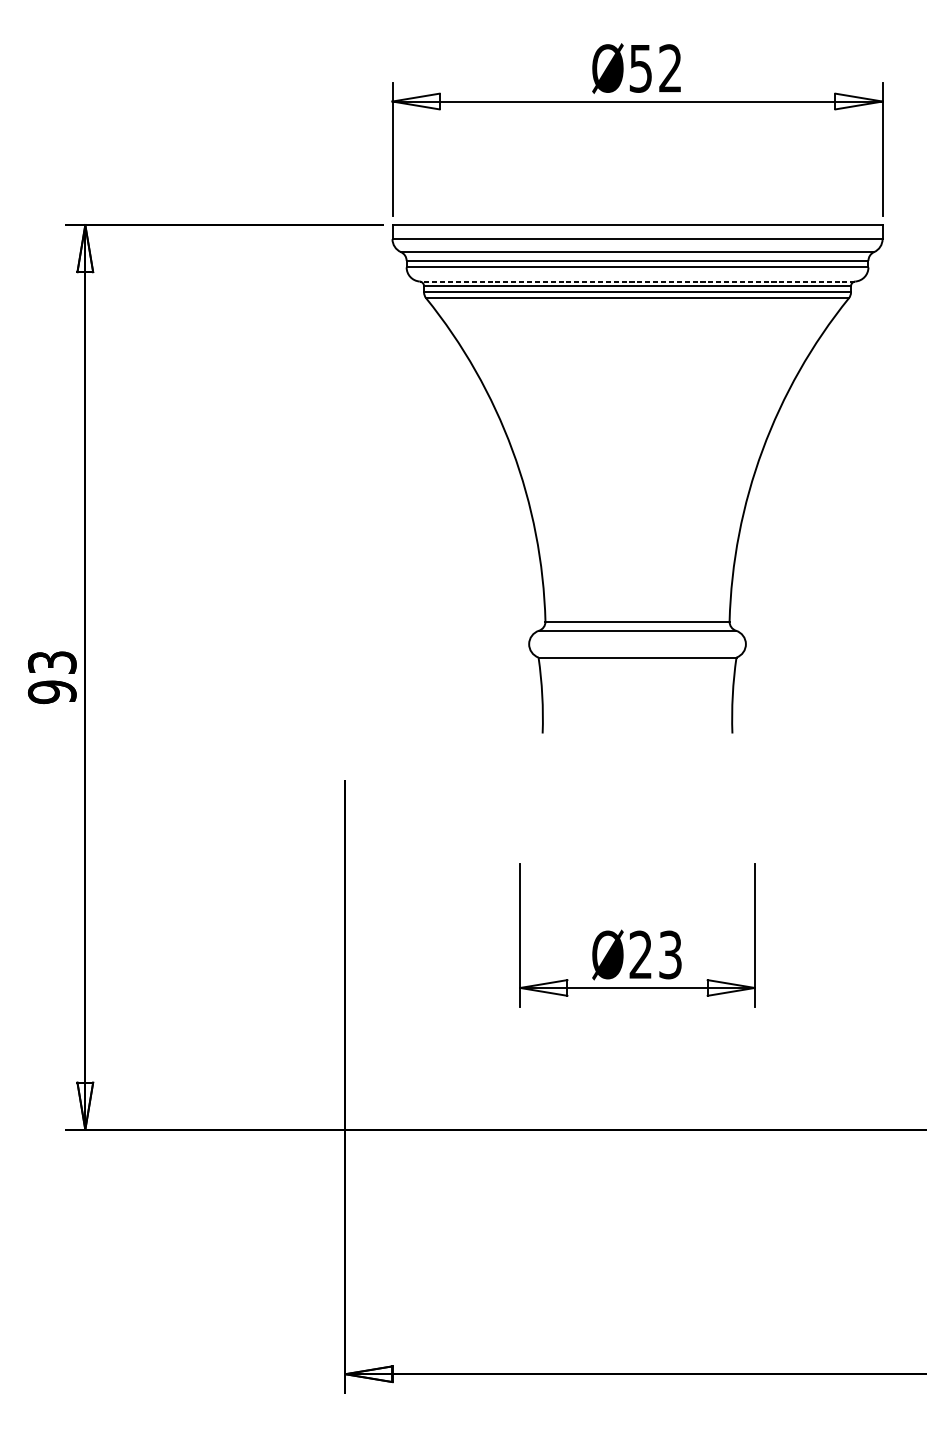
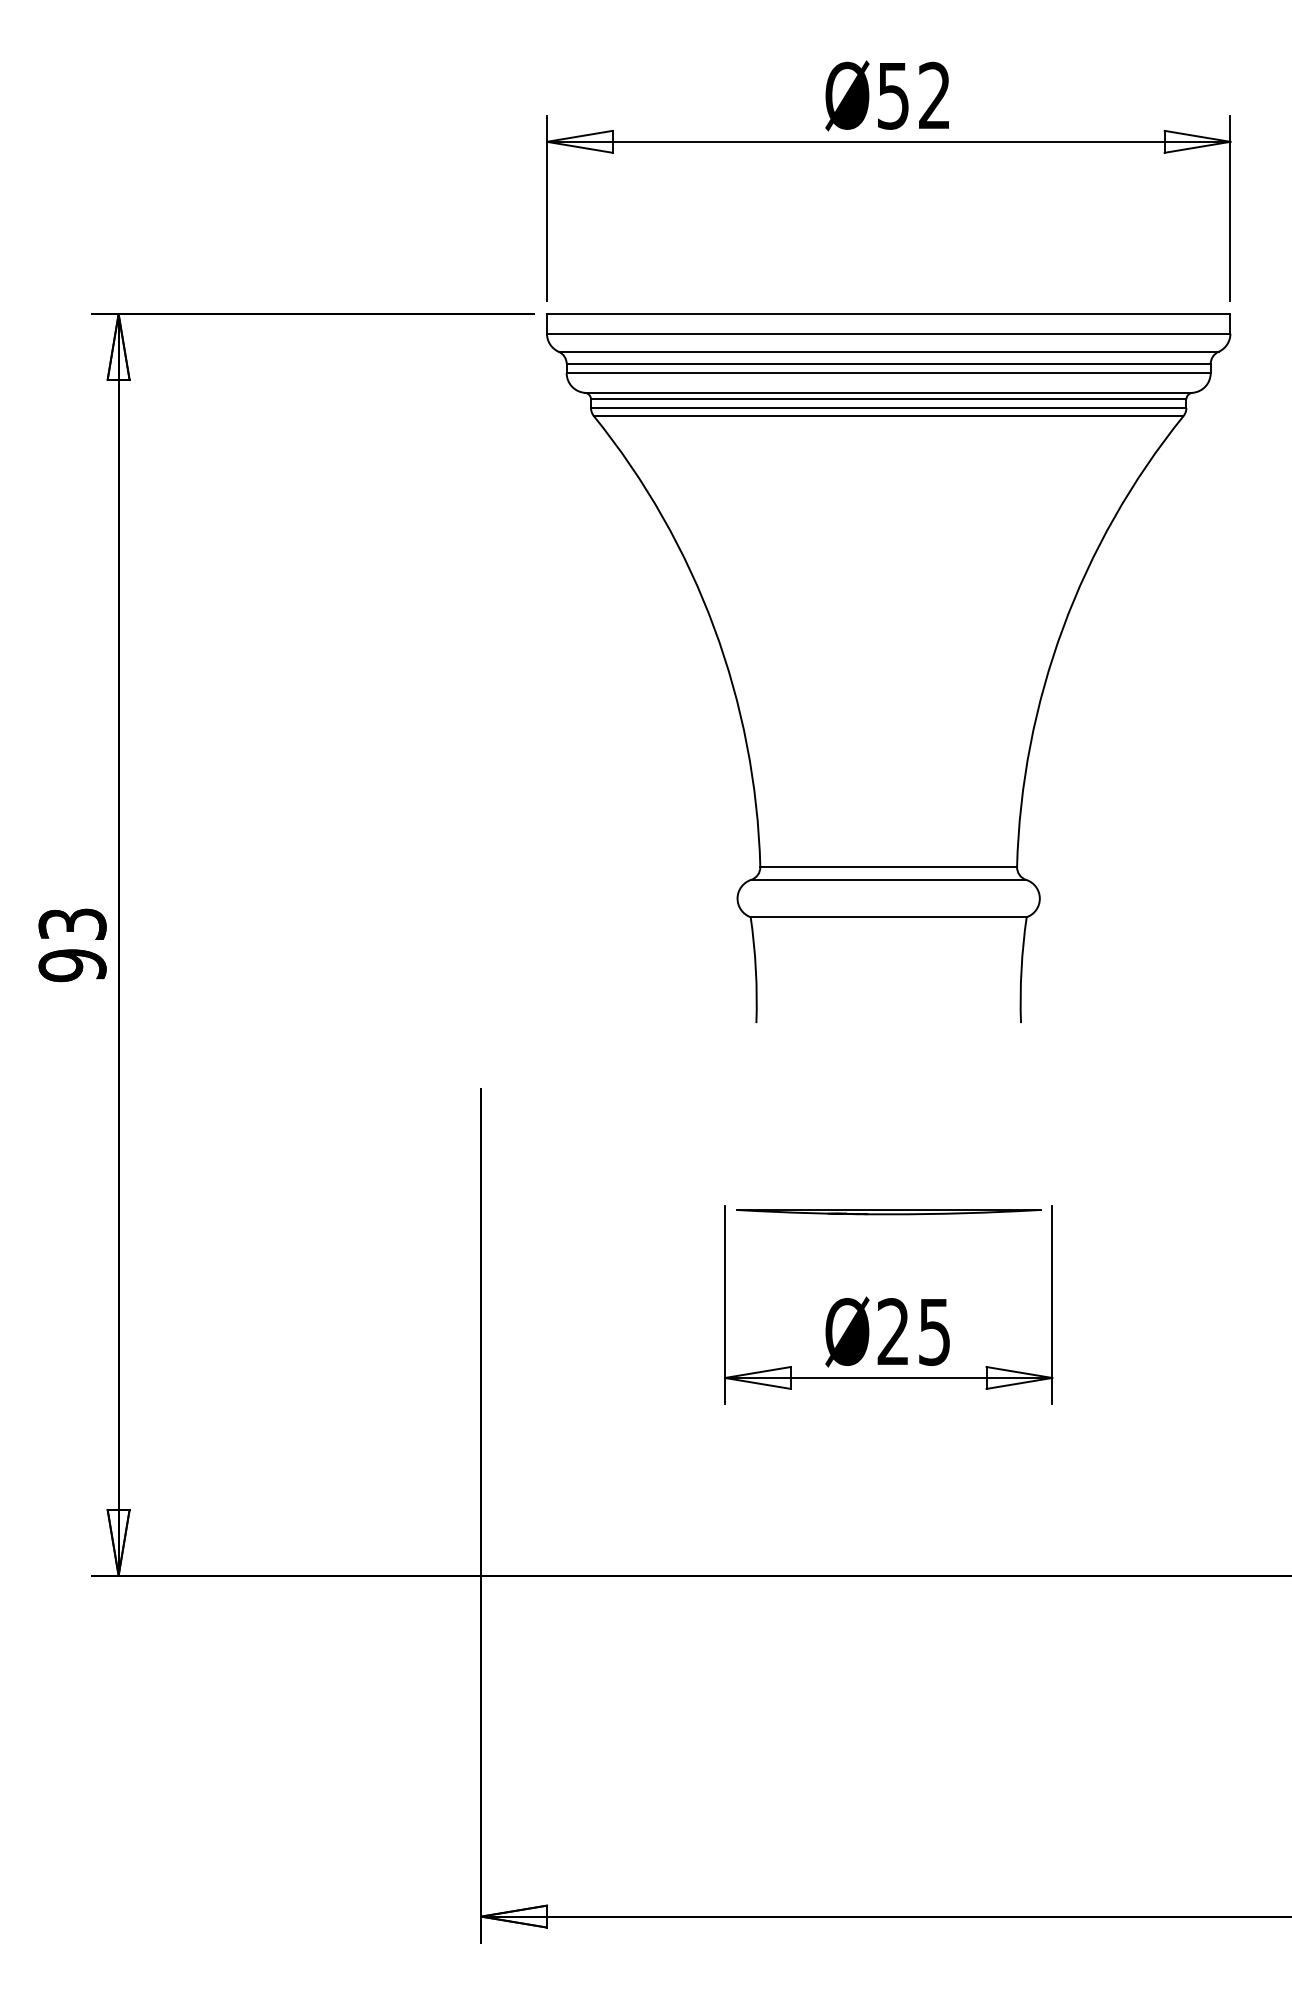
line: (637, 281) -> (888, 392), dashed -> solid
part: (637, 869) -> (888, 1212), added
text: (670, 954) -> (934, 1331), Ø23 -> Ø25

